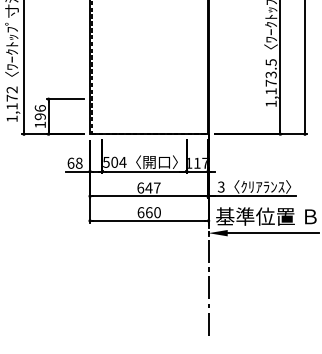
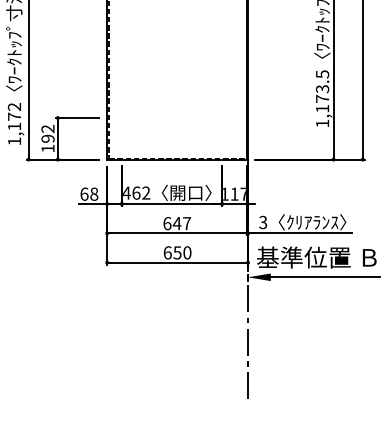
text: (39, 108) -> (47, 128), 196 -> 192
text: (114, 161) -> (136, 192), 504 -> 462
text: (149, 212) -> (177, 252), 660 -> 650

